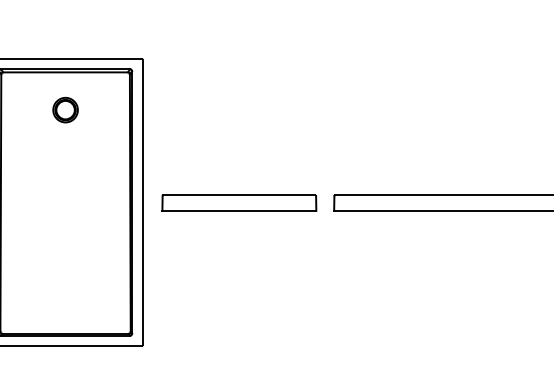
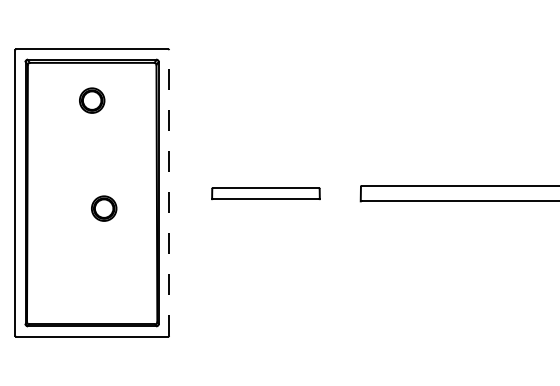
line: (142, 203) -> (169, 193), solid -> dashed
part: (238, 203) -> (265, 193), size x0.7
part: (77, 218) -> (104, 208), added

